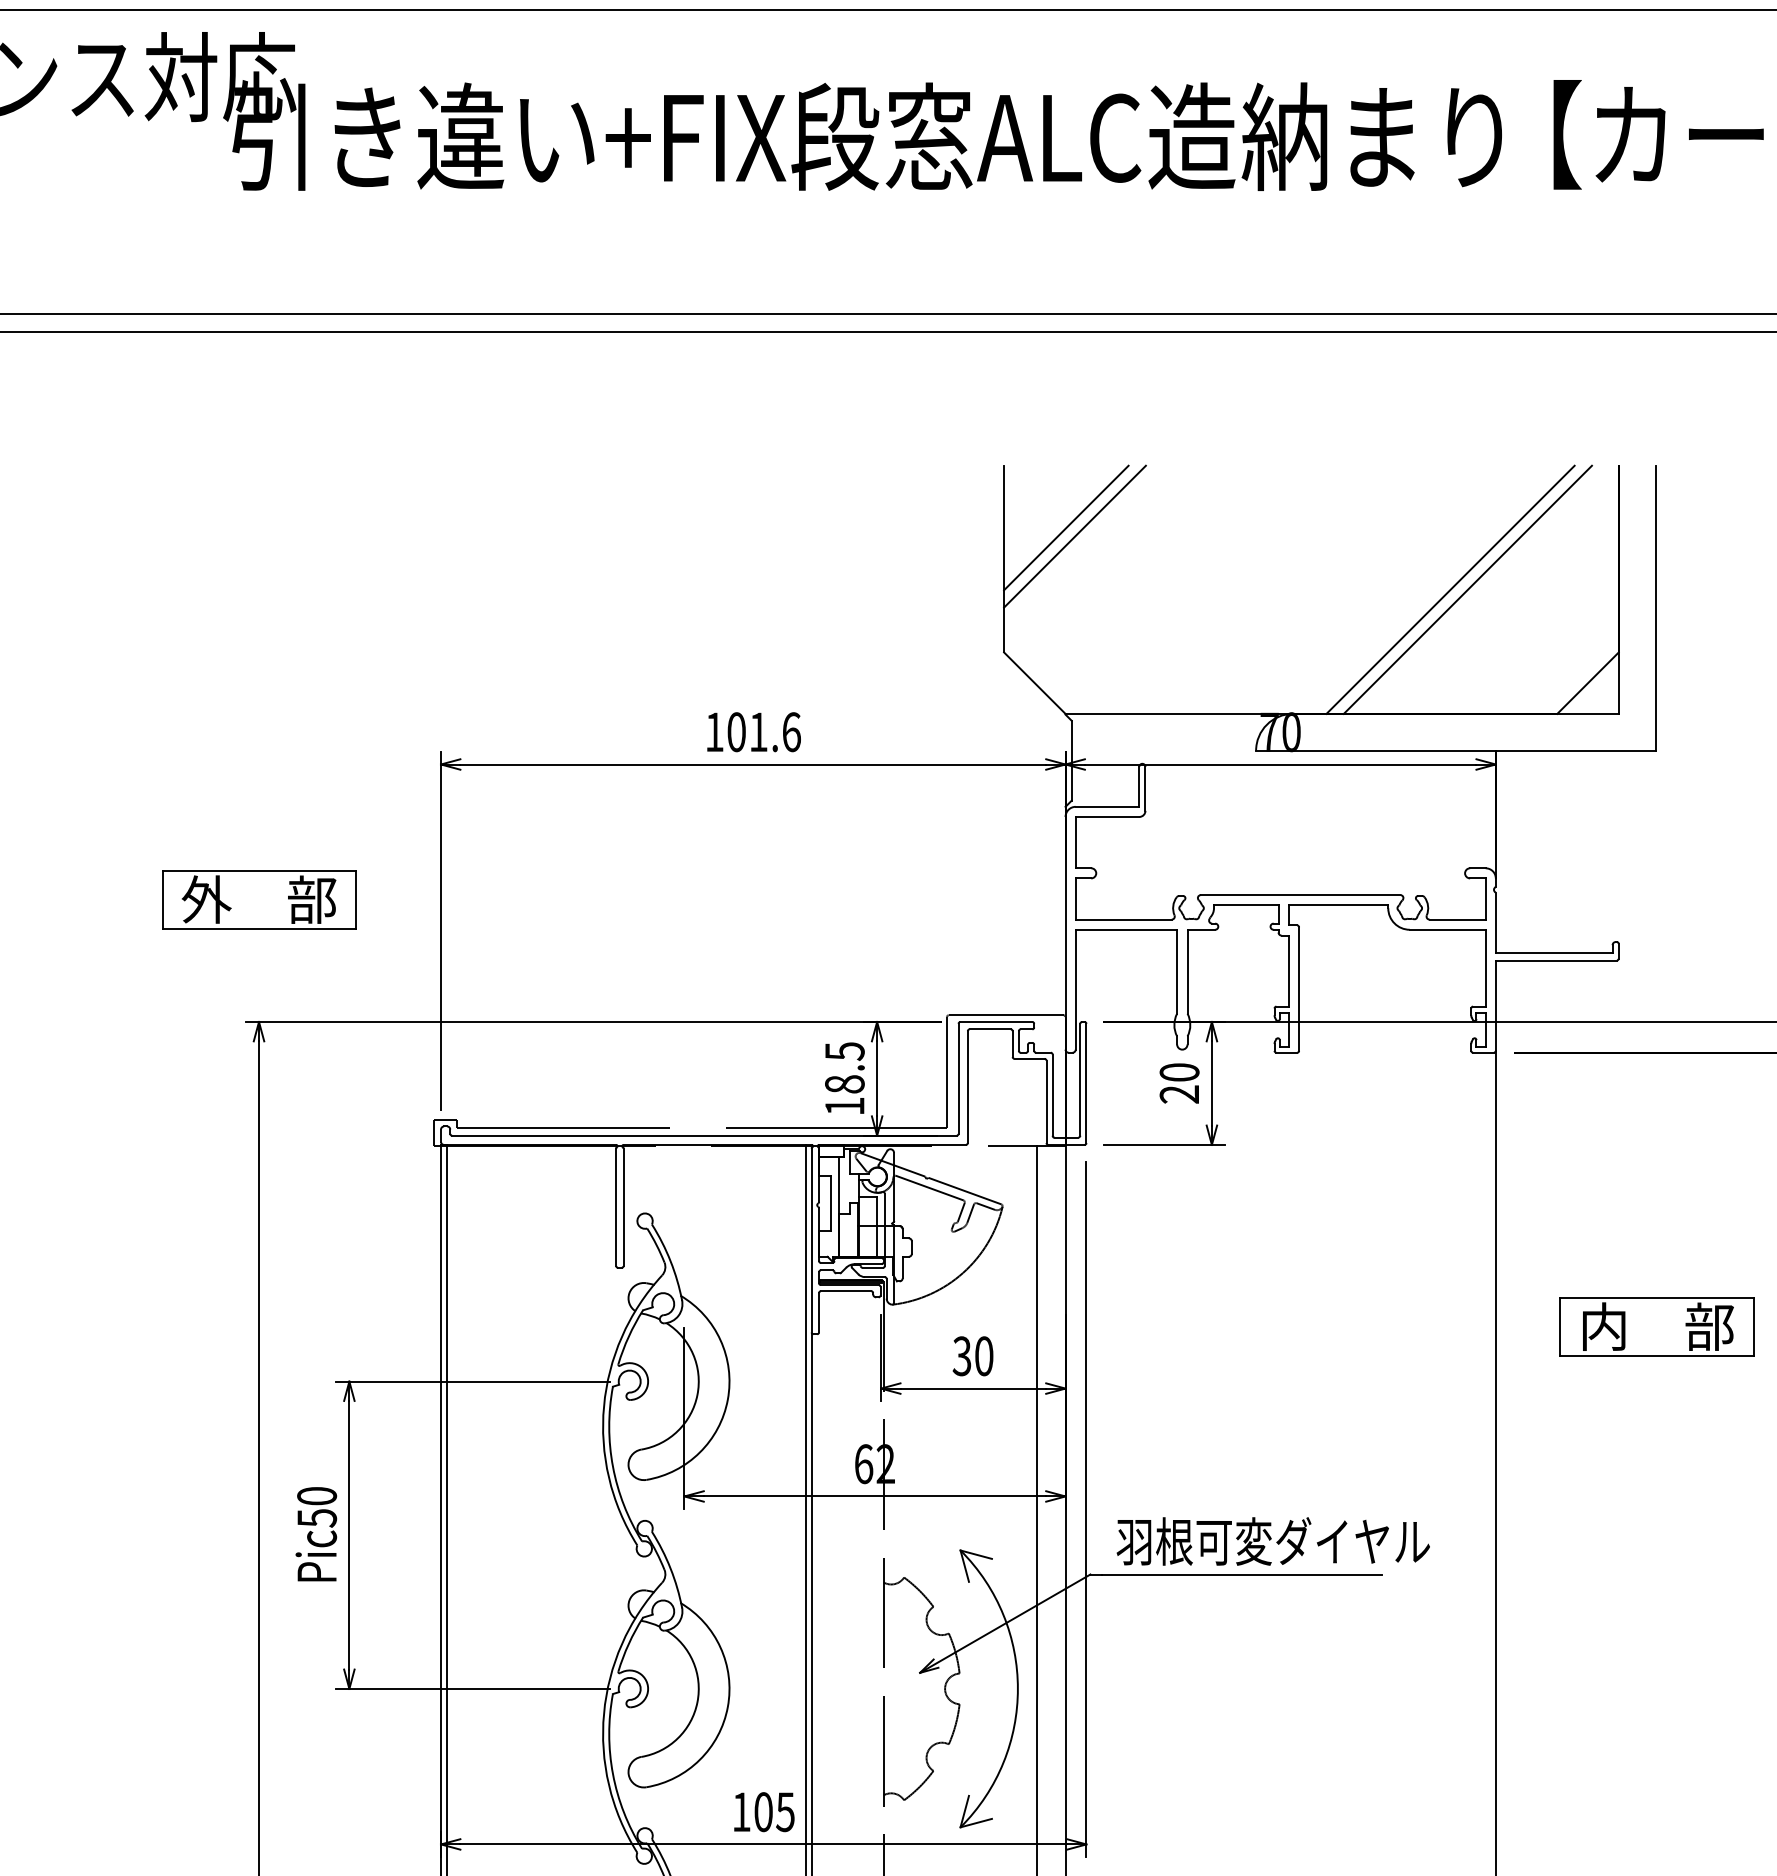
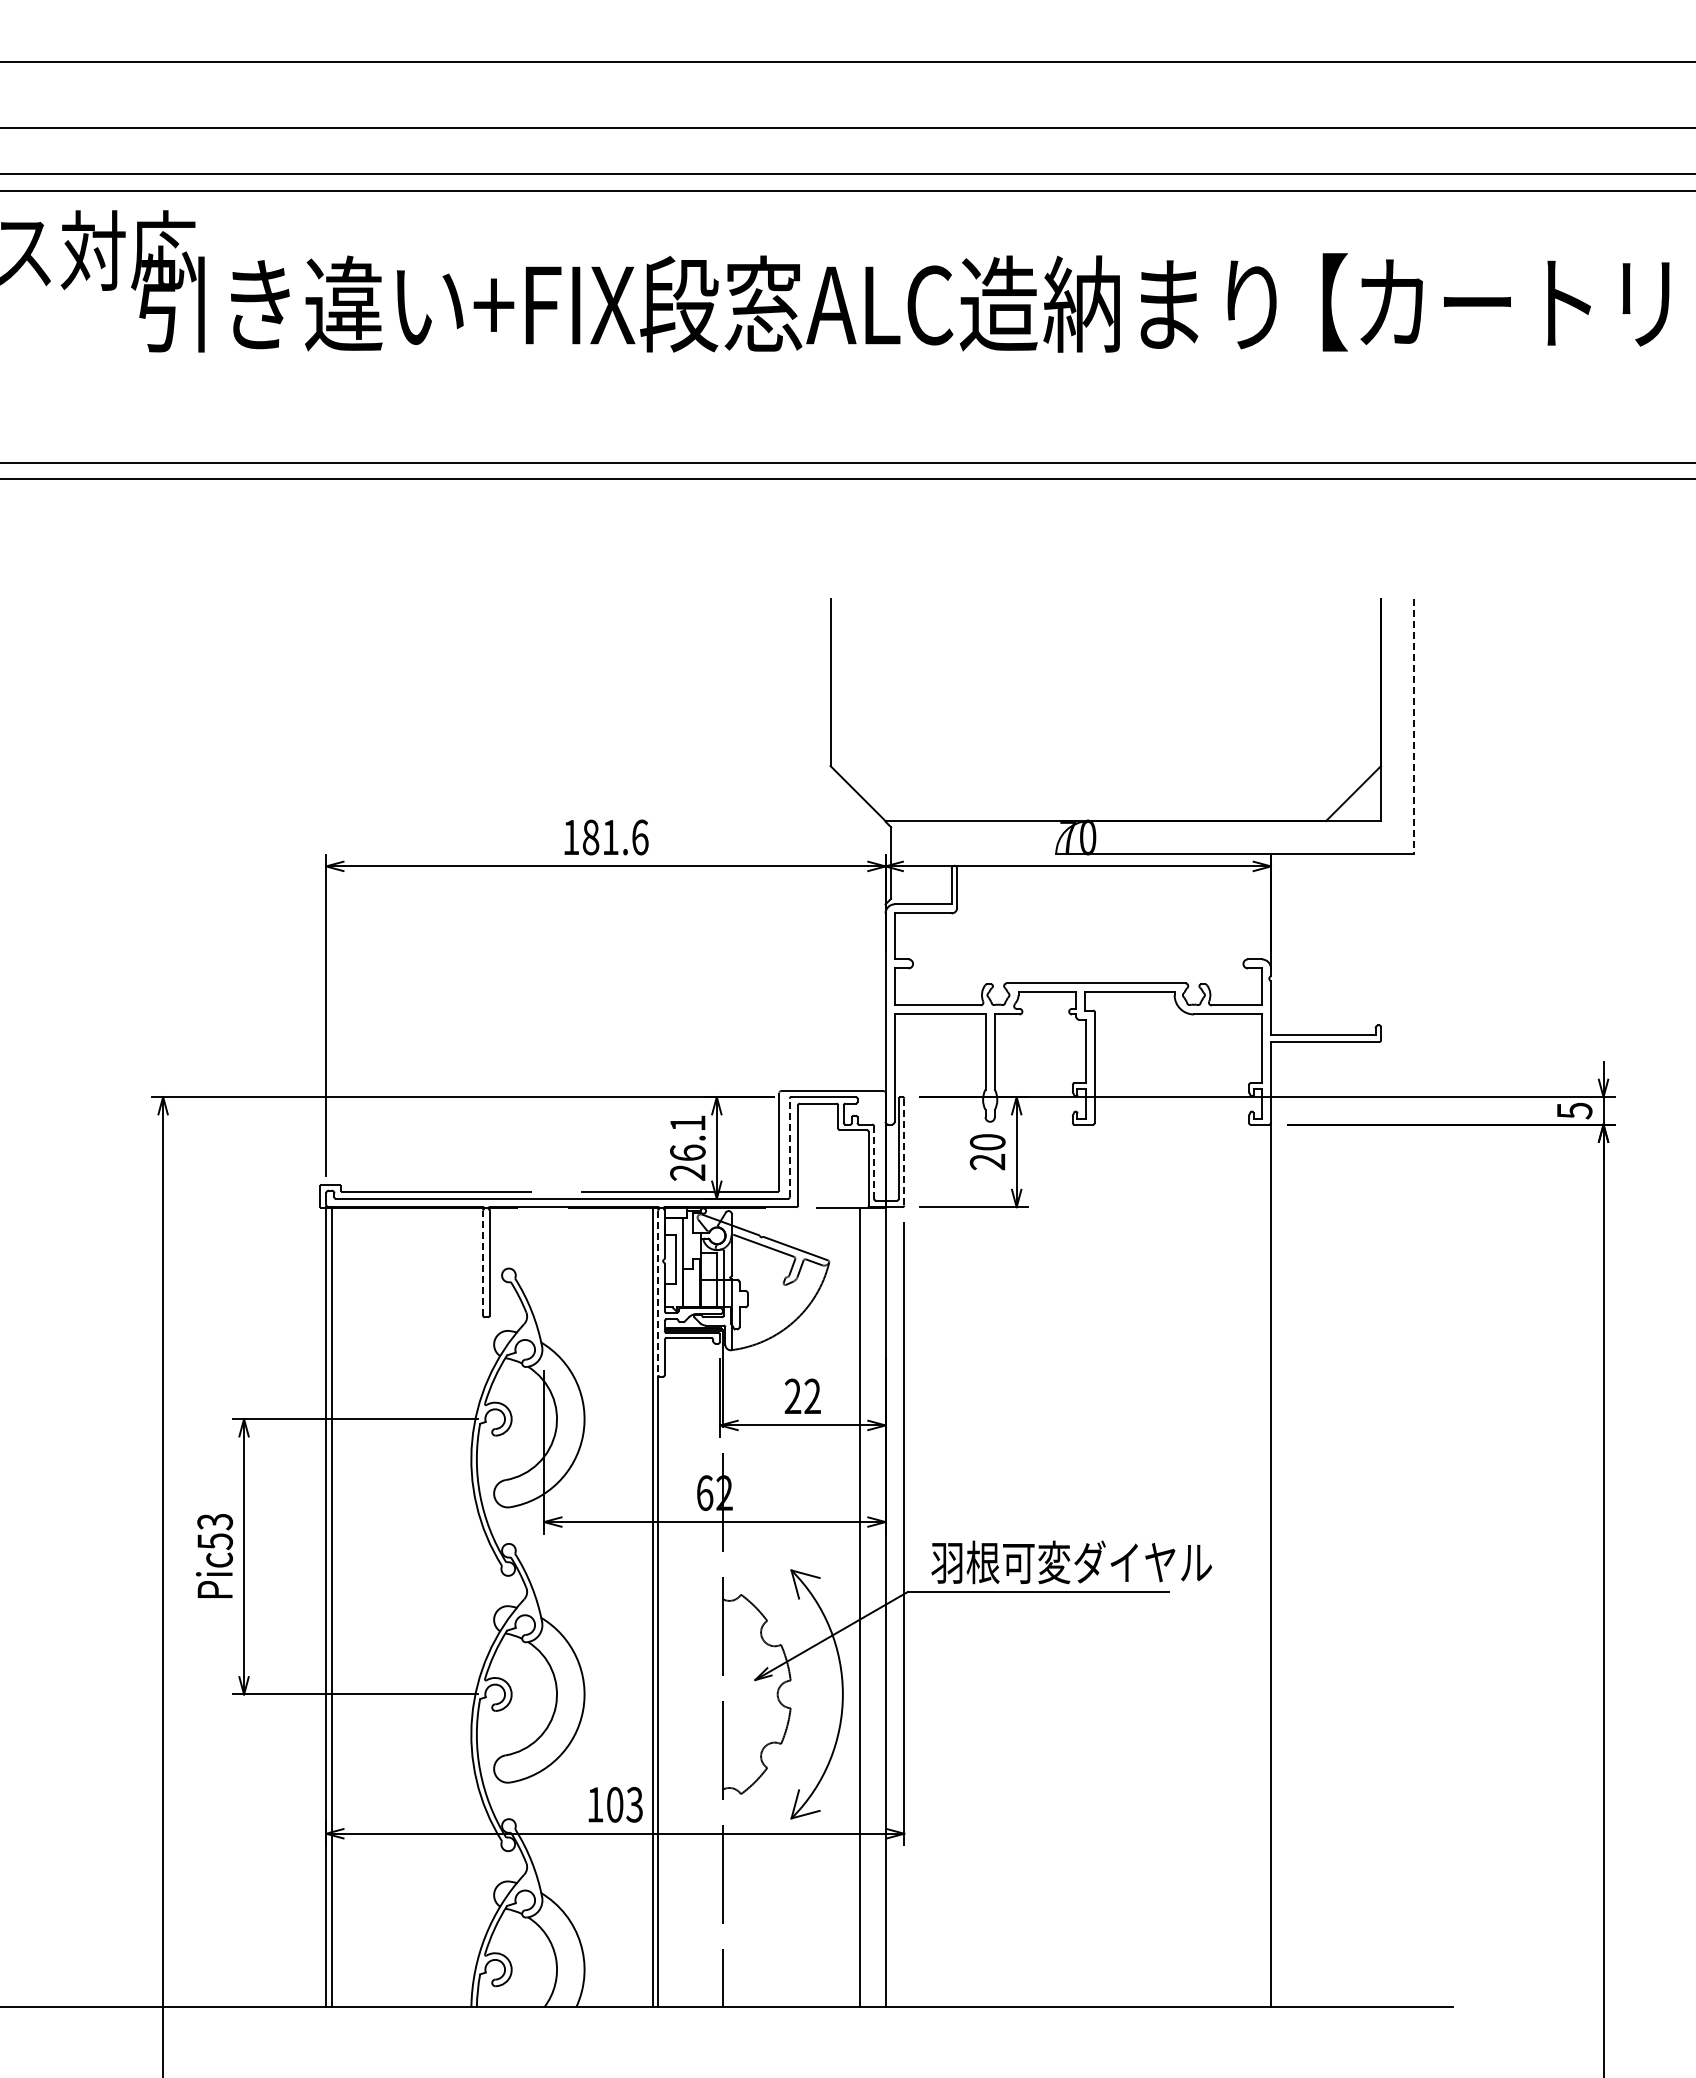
line: (1066, 527) -> (886, 654), removed
line: (1074, 535) -> (893, 661), removed
line: (1450, 589) -> (1230, 709), removed
line: (1467, 589) -> (1245, 709), removed
line: (1656, 608) -> (1414, 726), solid -> dashed
text: (737, 732) -> (591, 837), 101.6 -> 181.6
part: (259, 899) -> (163, 987), removed
text: (844, 1078) -> (687, 1147), 18.5 -> 26.1
line: (958, 1078) -> (789, 1147), solid -> dashed
line: (1086, 1083) -> (904, 1152), solid -> dashed
line: (1053, 1096) -> (874, 1163), solid -> dashed
line: (616, 1207) -> (483, 1263), solid -> dashed
line: (812, 1241) -> (658, 1293), solid -> dashed
part: (1657, 1327) -> (1415, 1370), removed
text: (972, 1356) -> (802, 1396), 30 -> 22
text: (316, 1495) -> (214, 1521), Pic50 -> Pic53
text: (785, 1811) -> (634, 1804), 105 -> 103

